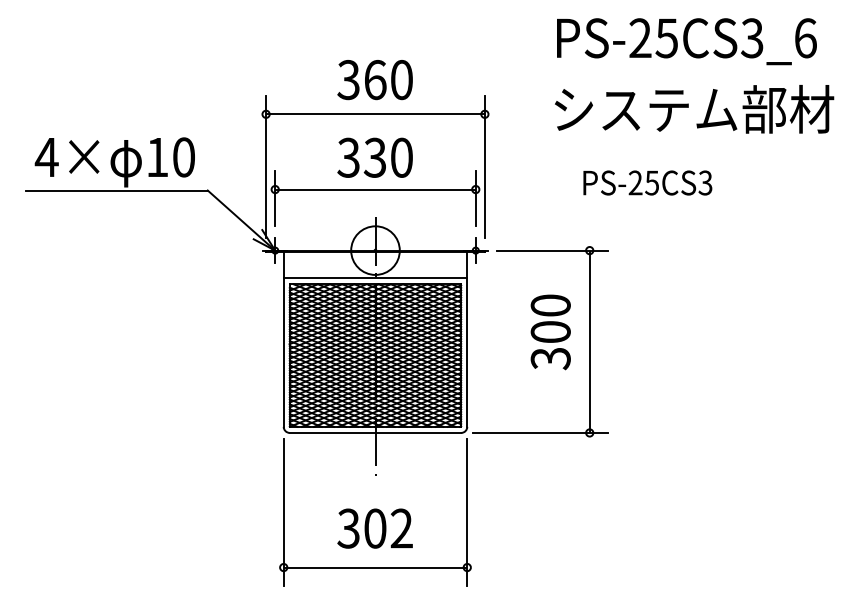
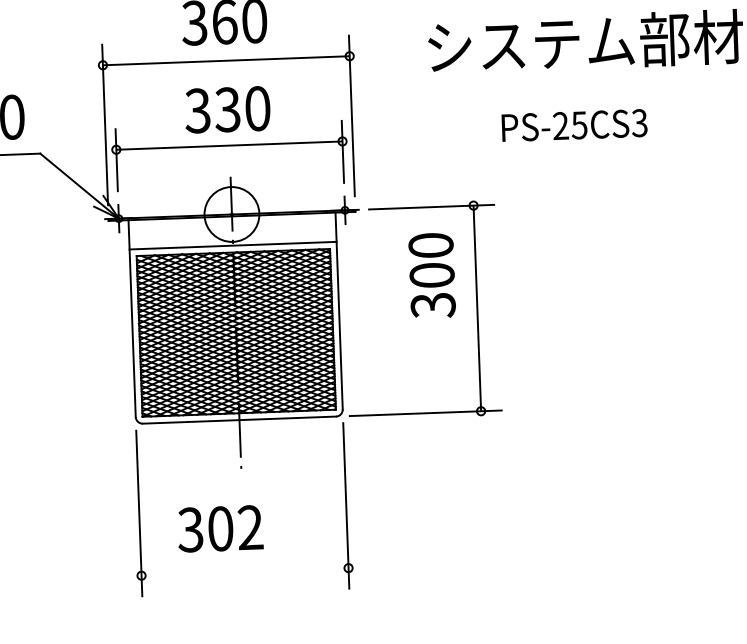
text: (647, 182) -> (574, 124), moved
text: (550, 332) -> (431, 275), moved
text: (374, 528) -> (219, 528), moved
line: (375, 567) -> (245, 571), removed

